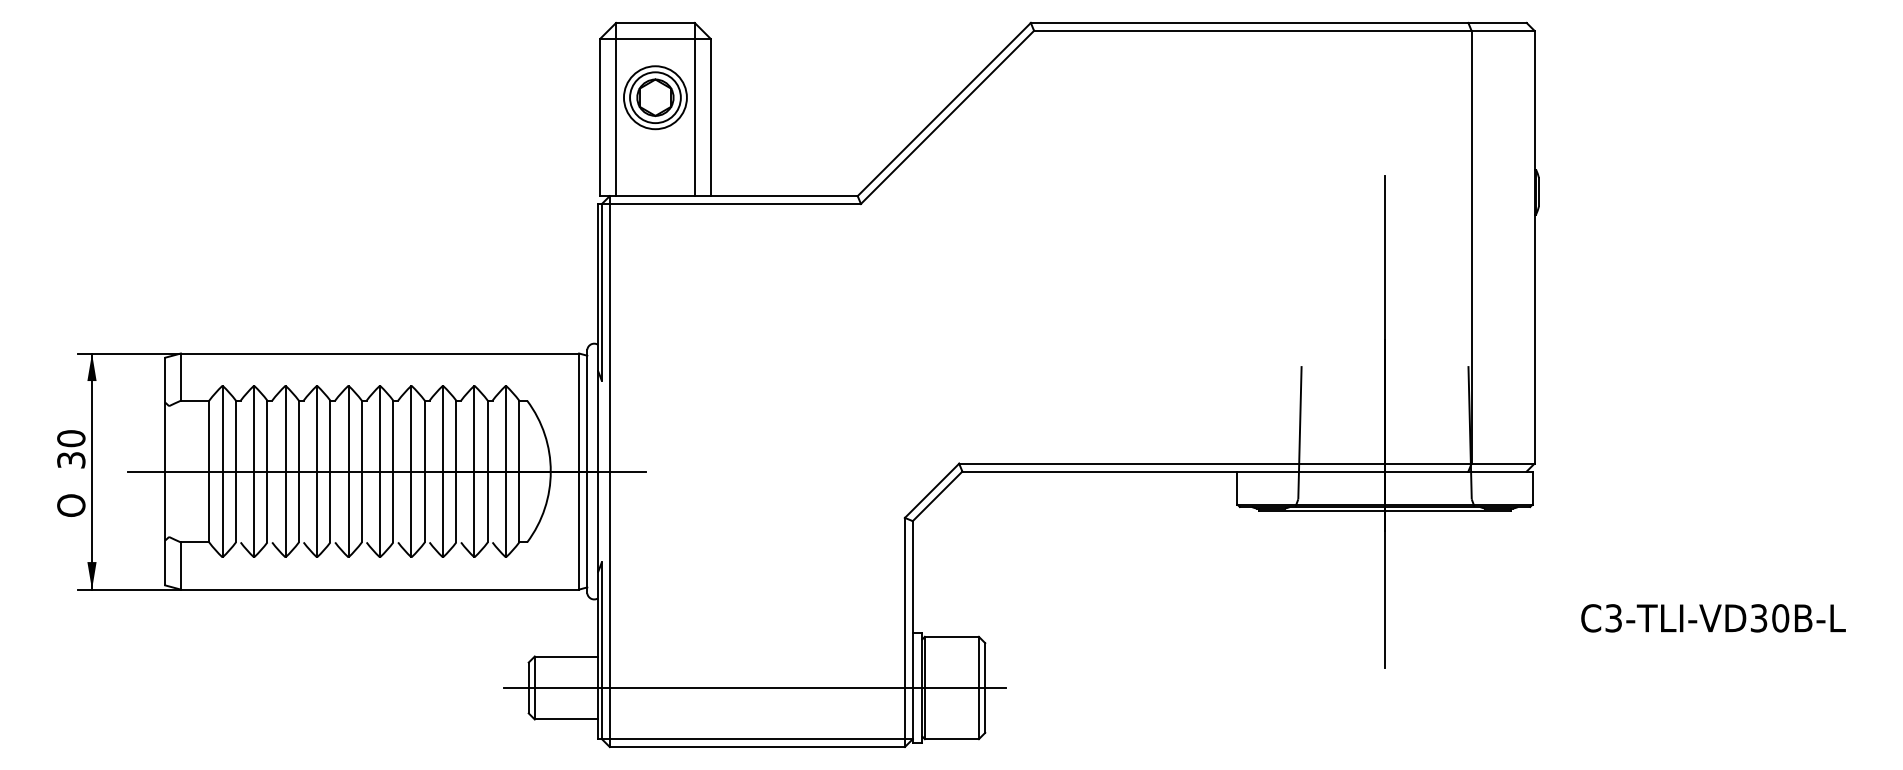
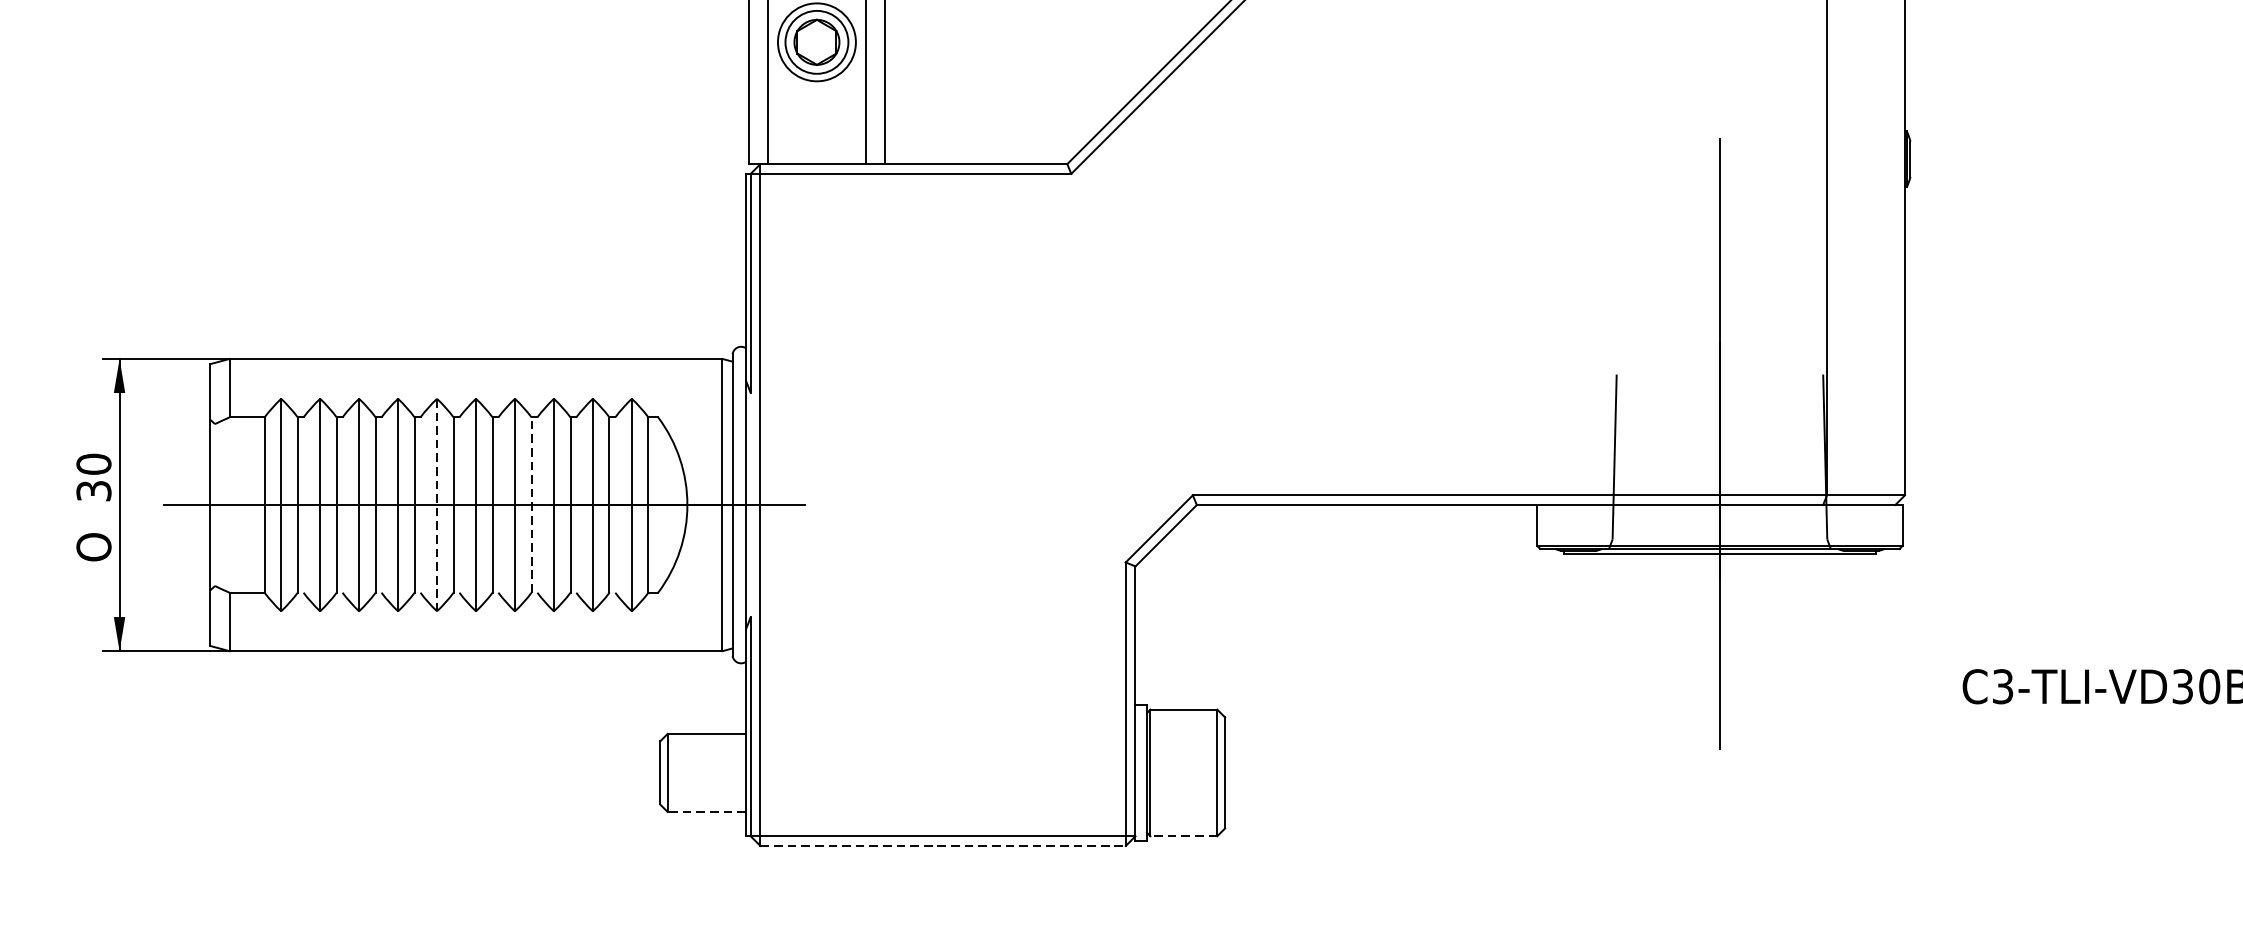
line: (348, 471) -> (437, 504), solid -> dashed
line: (424, 471) -> (531, 504), solid -> dashed
line: (755, 688) -> (940, 773), removed
line: (566, 719) -> (706, 811), solid -> dashed
line: (951, 739) -> (1183, 836), solid -> dashed
line: (757, 747) -> (943, 846), solid -> dashed

